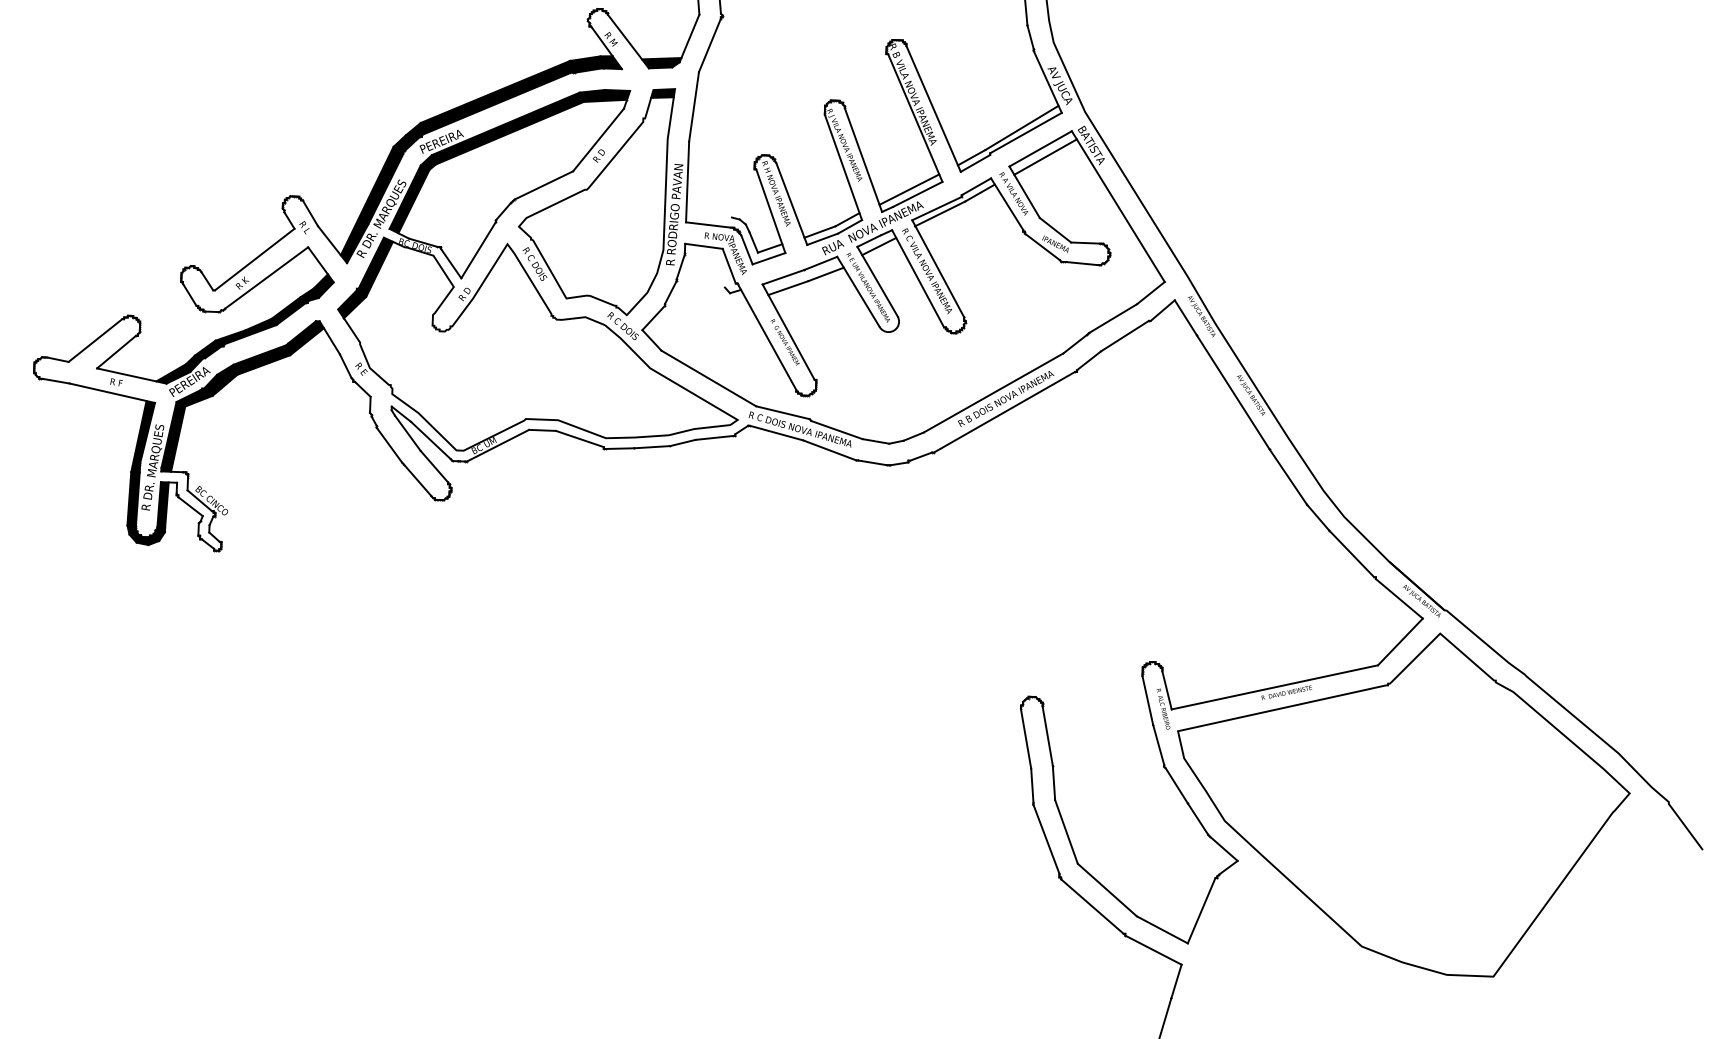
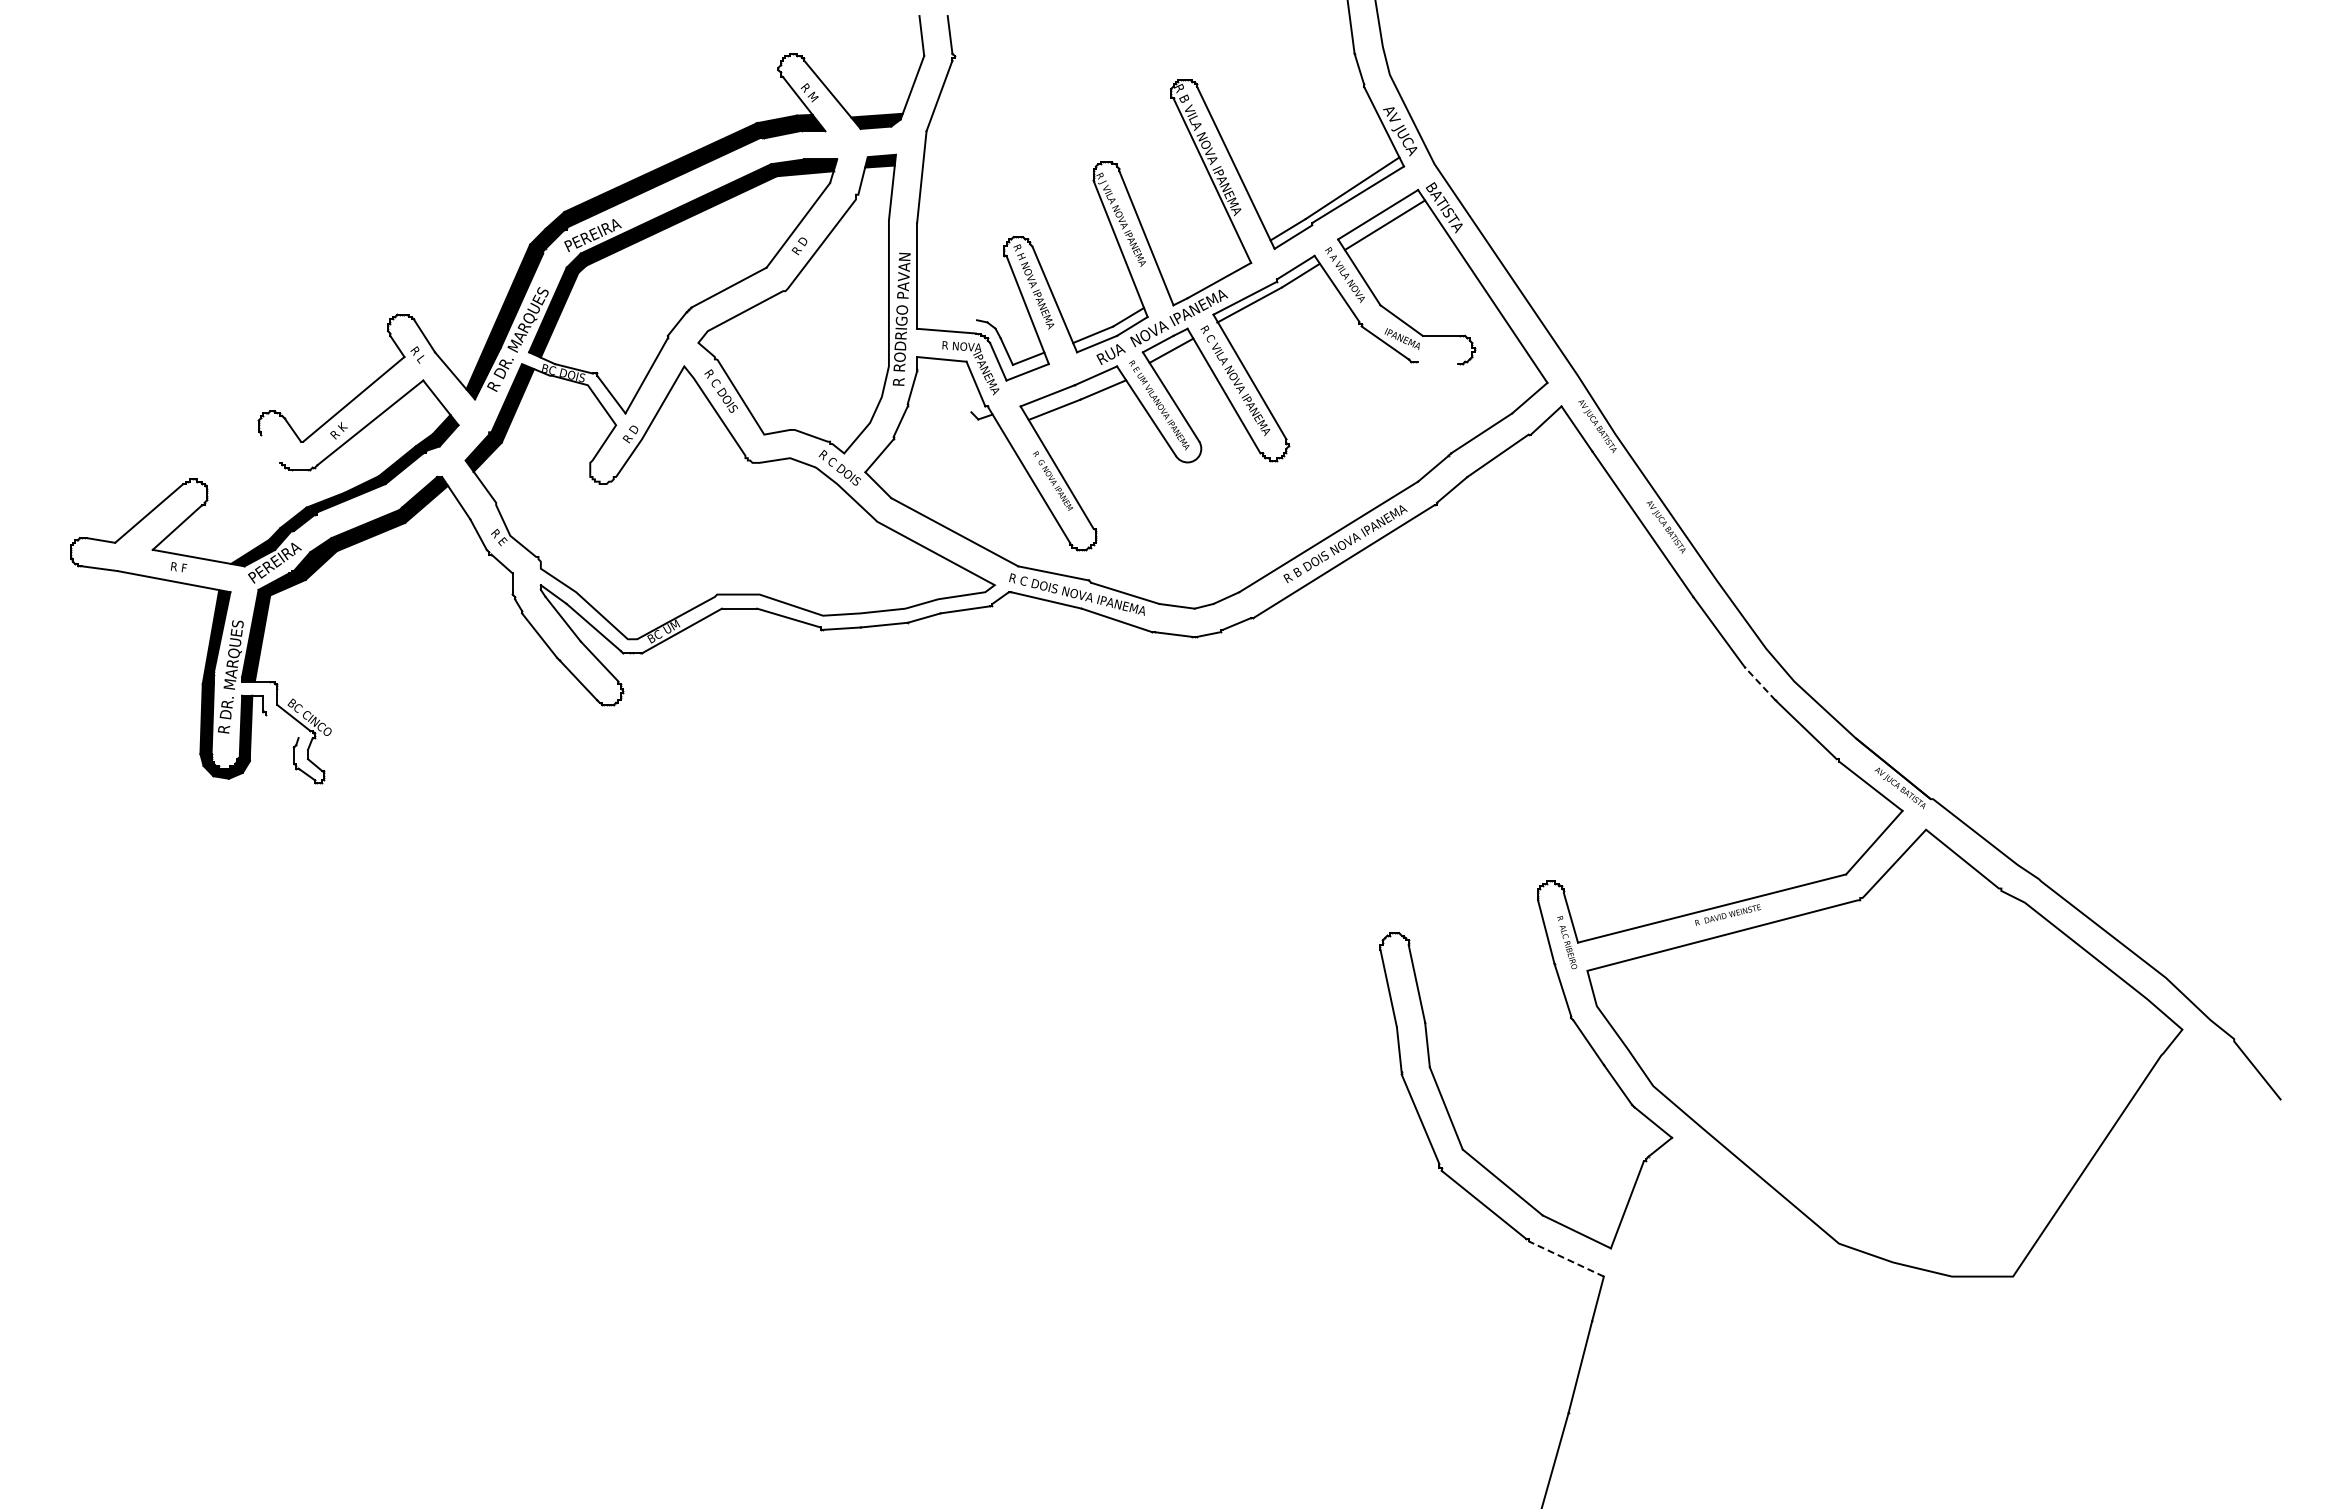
line: (908, 189) -> (1207, 274), removed
line: (1082, 263) -> (1438, 362), removed
line: (189, 294) -> (269, 448), removed
line: (190, 506) -> (281, 726), removed
line: (1317, 517) -> (1759, 683), solid -> dashed
line: (1153, 949) -> (1566, 1258), solid -> dashed

